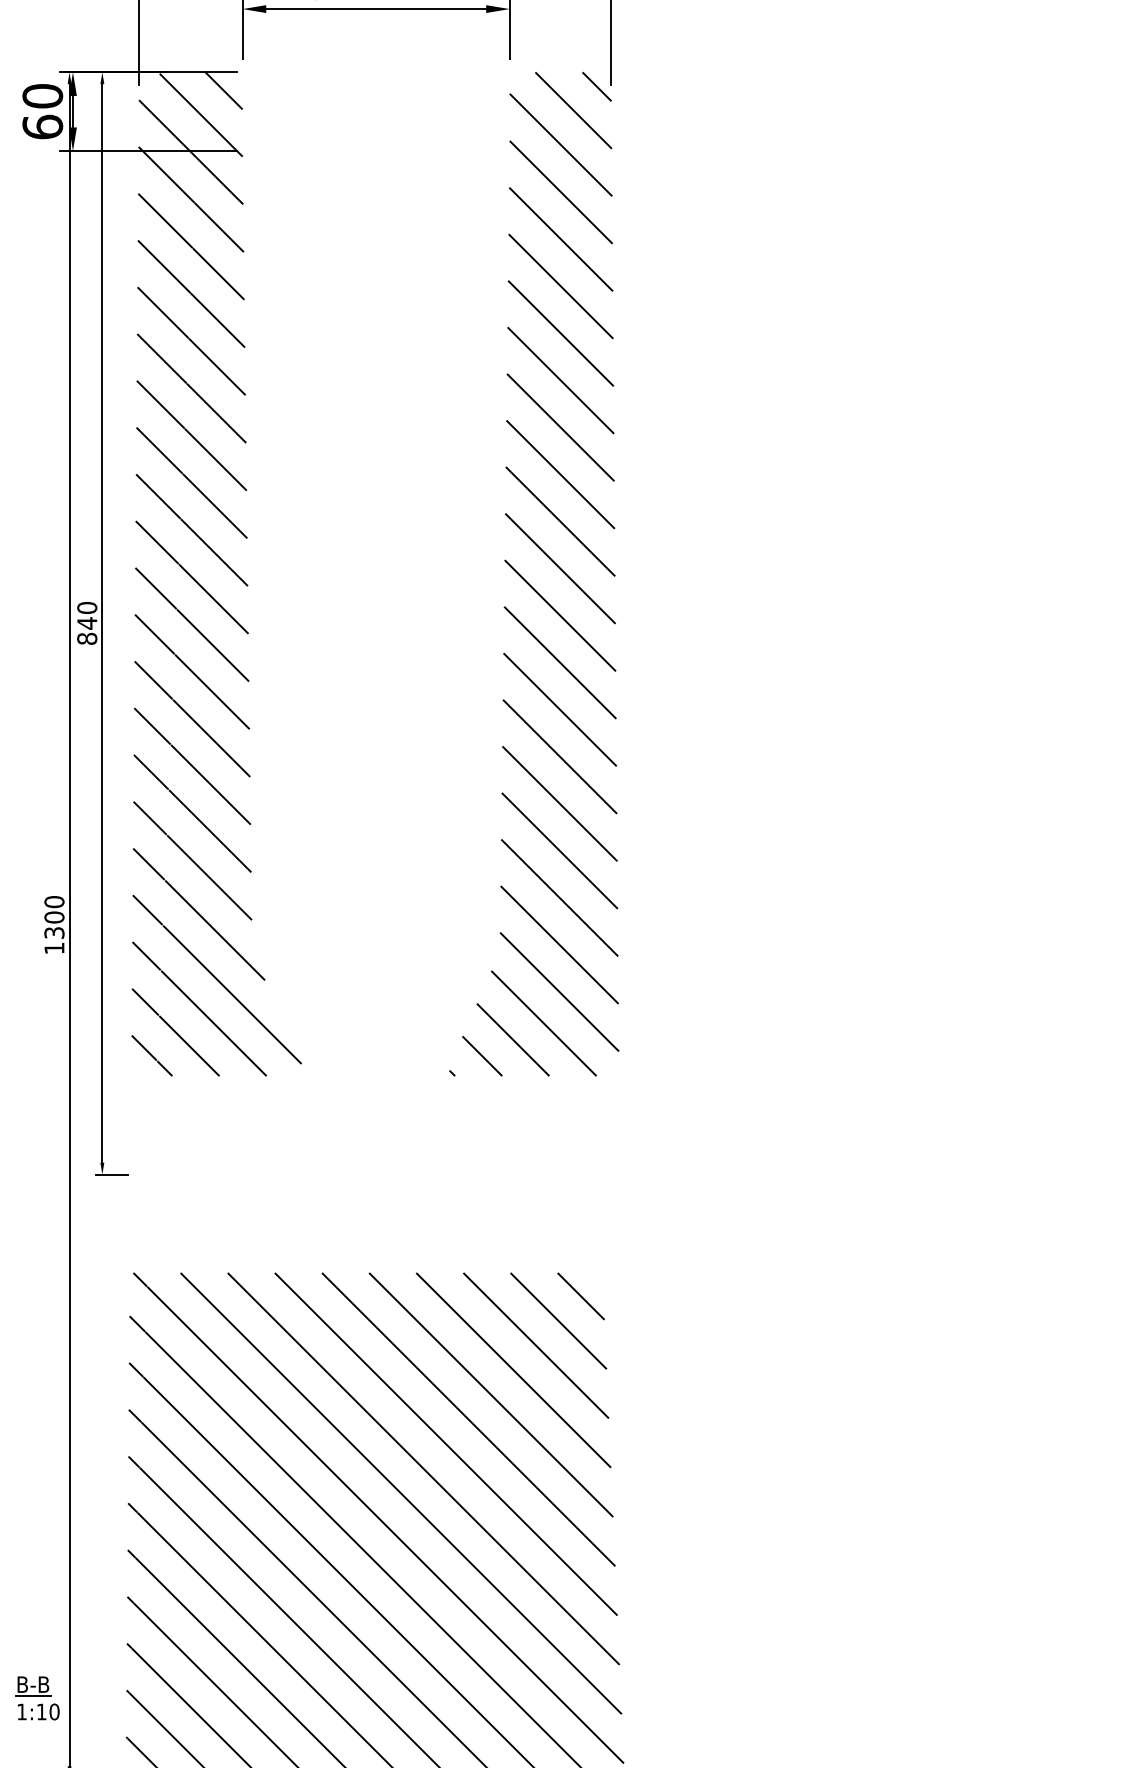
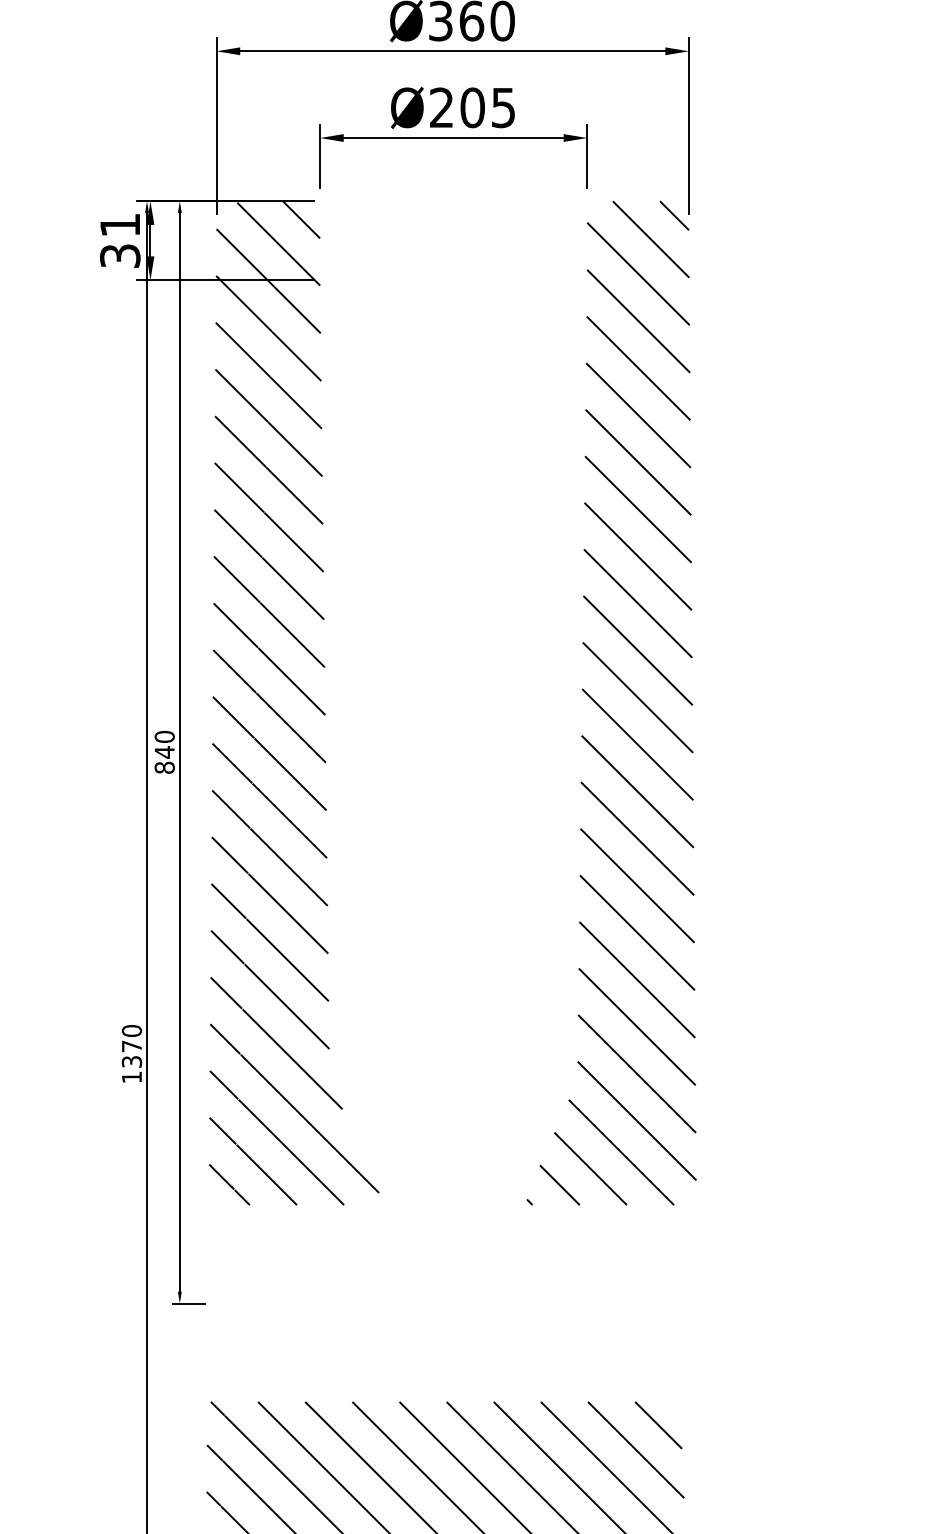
text: (42, 111) -> (119, 240), 60 -> 31
text: (54, 917) -> (131, 1046), 1300 -> 1370

